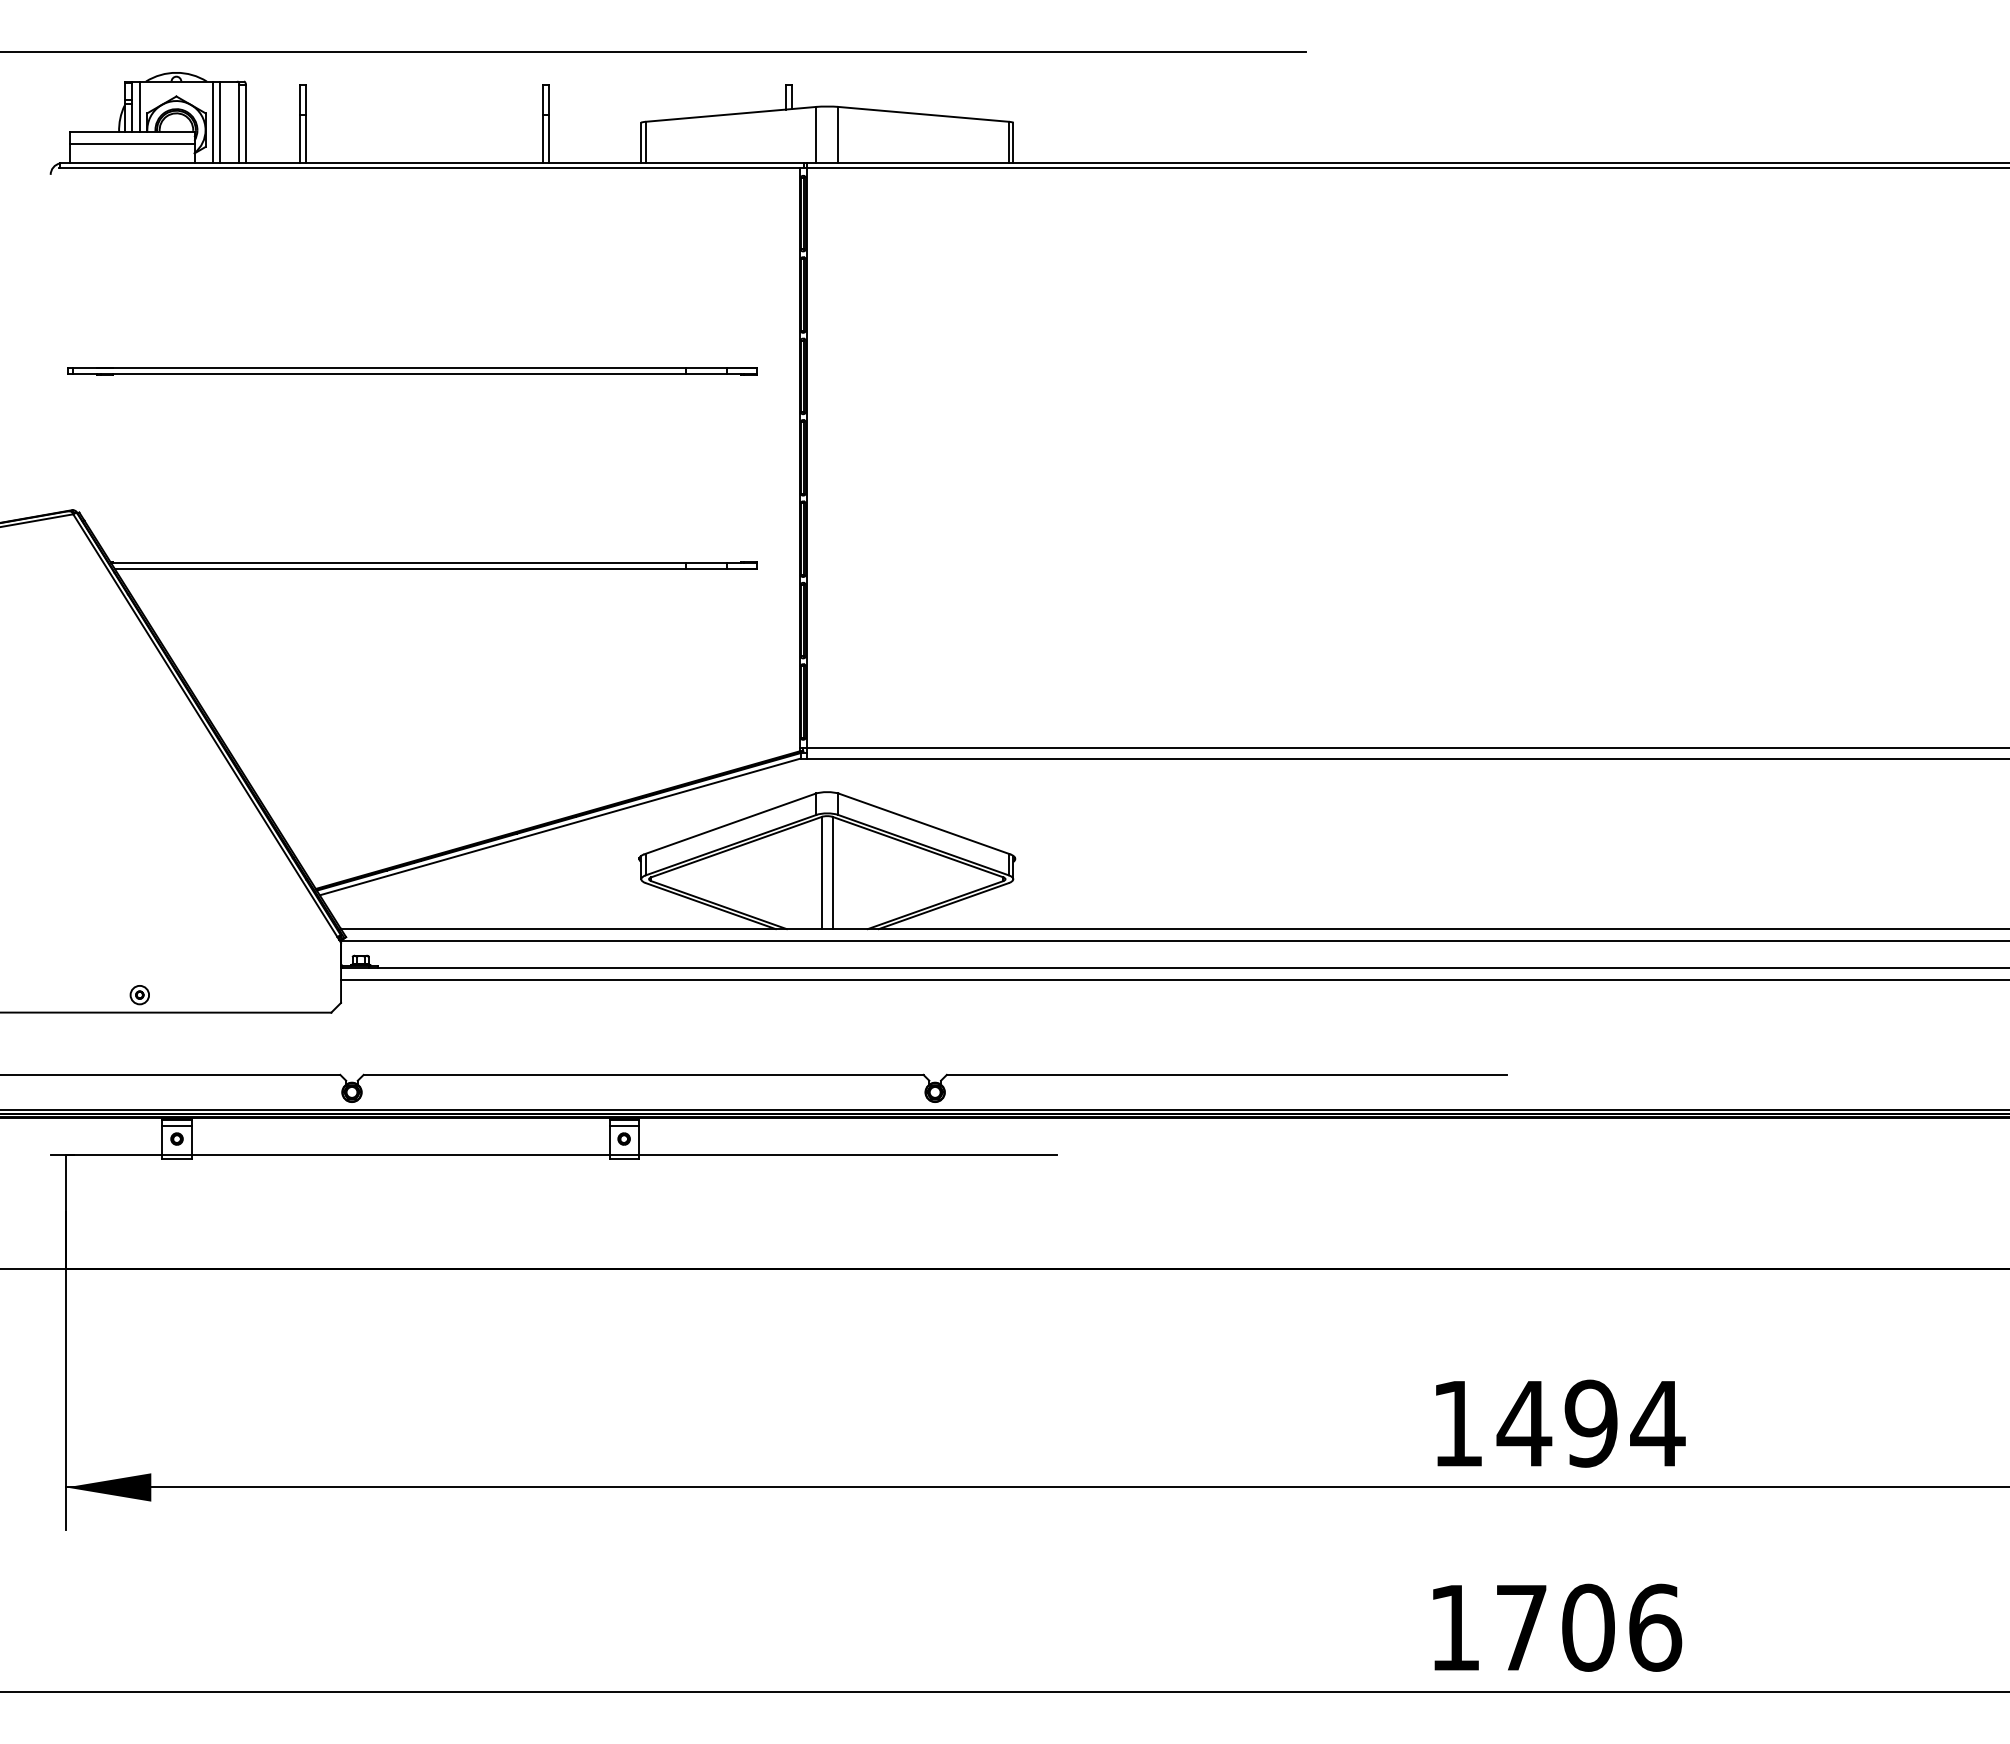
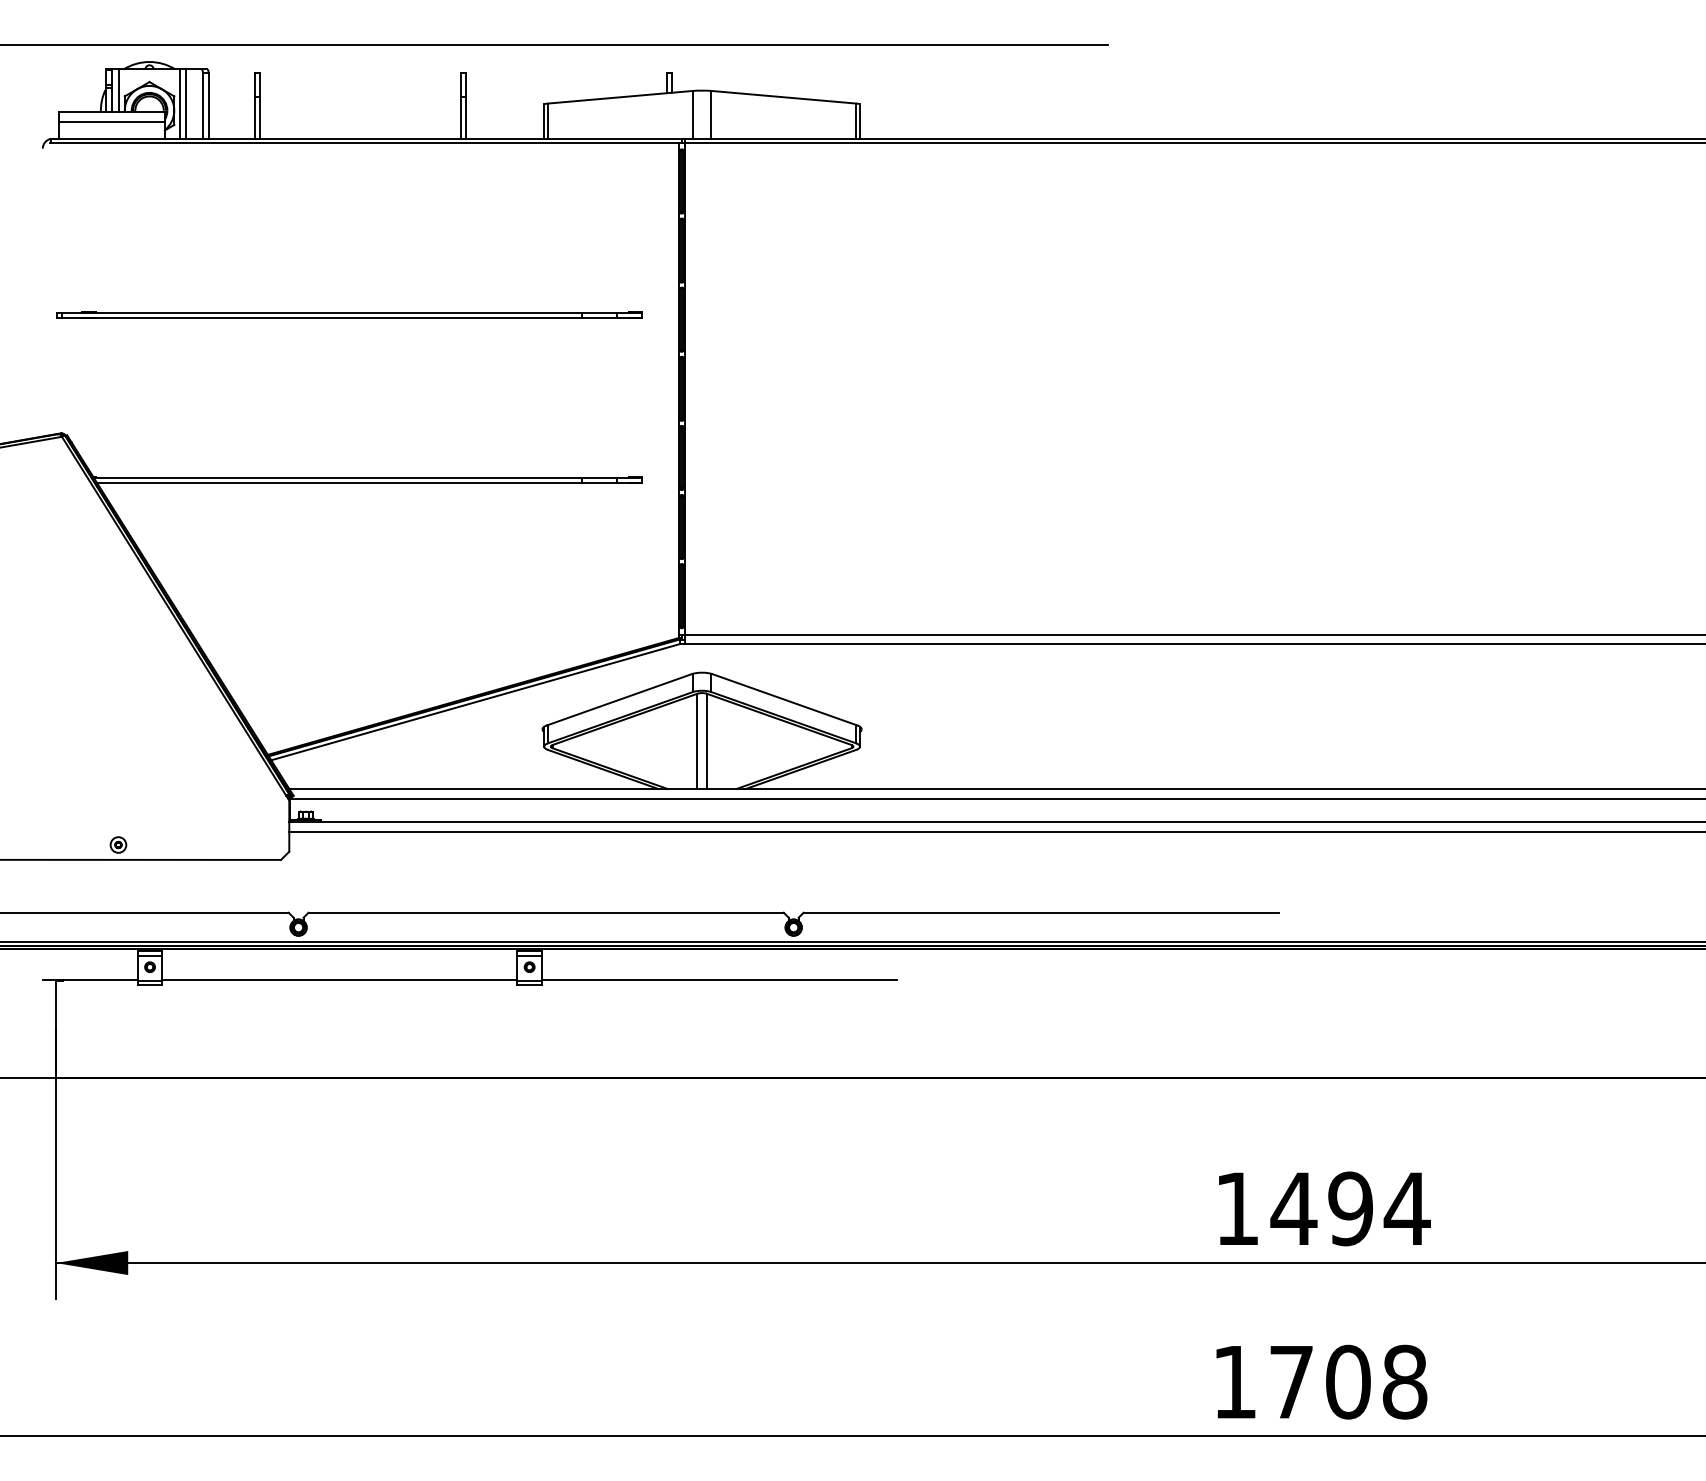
text: (1655, 1627) -> (1405, 1381), 1706 -> 1708

